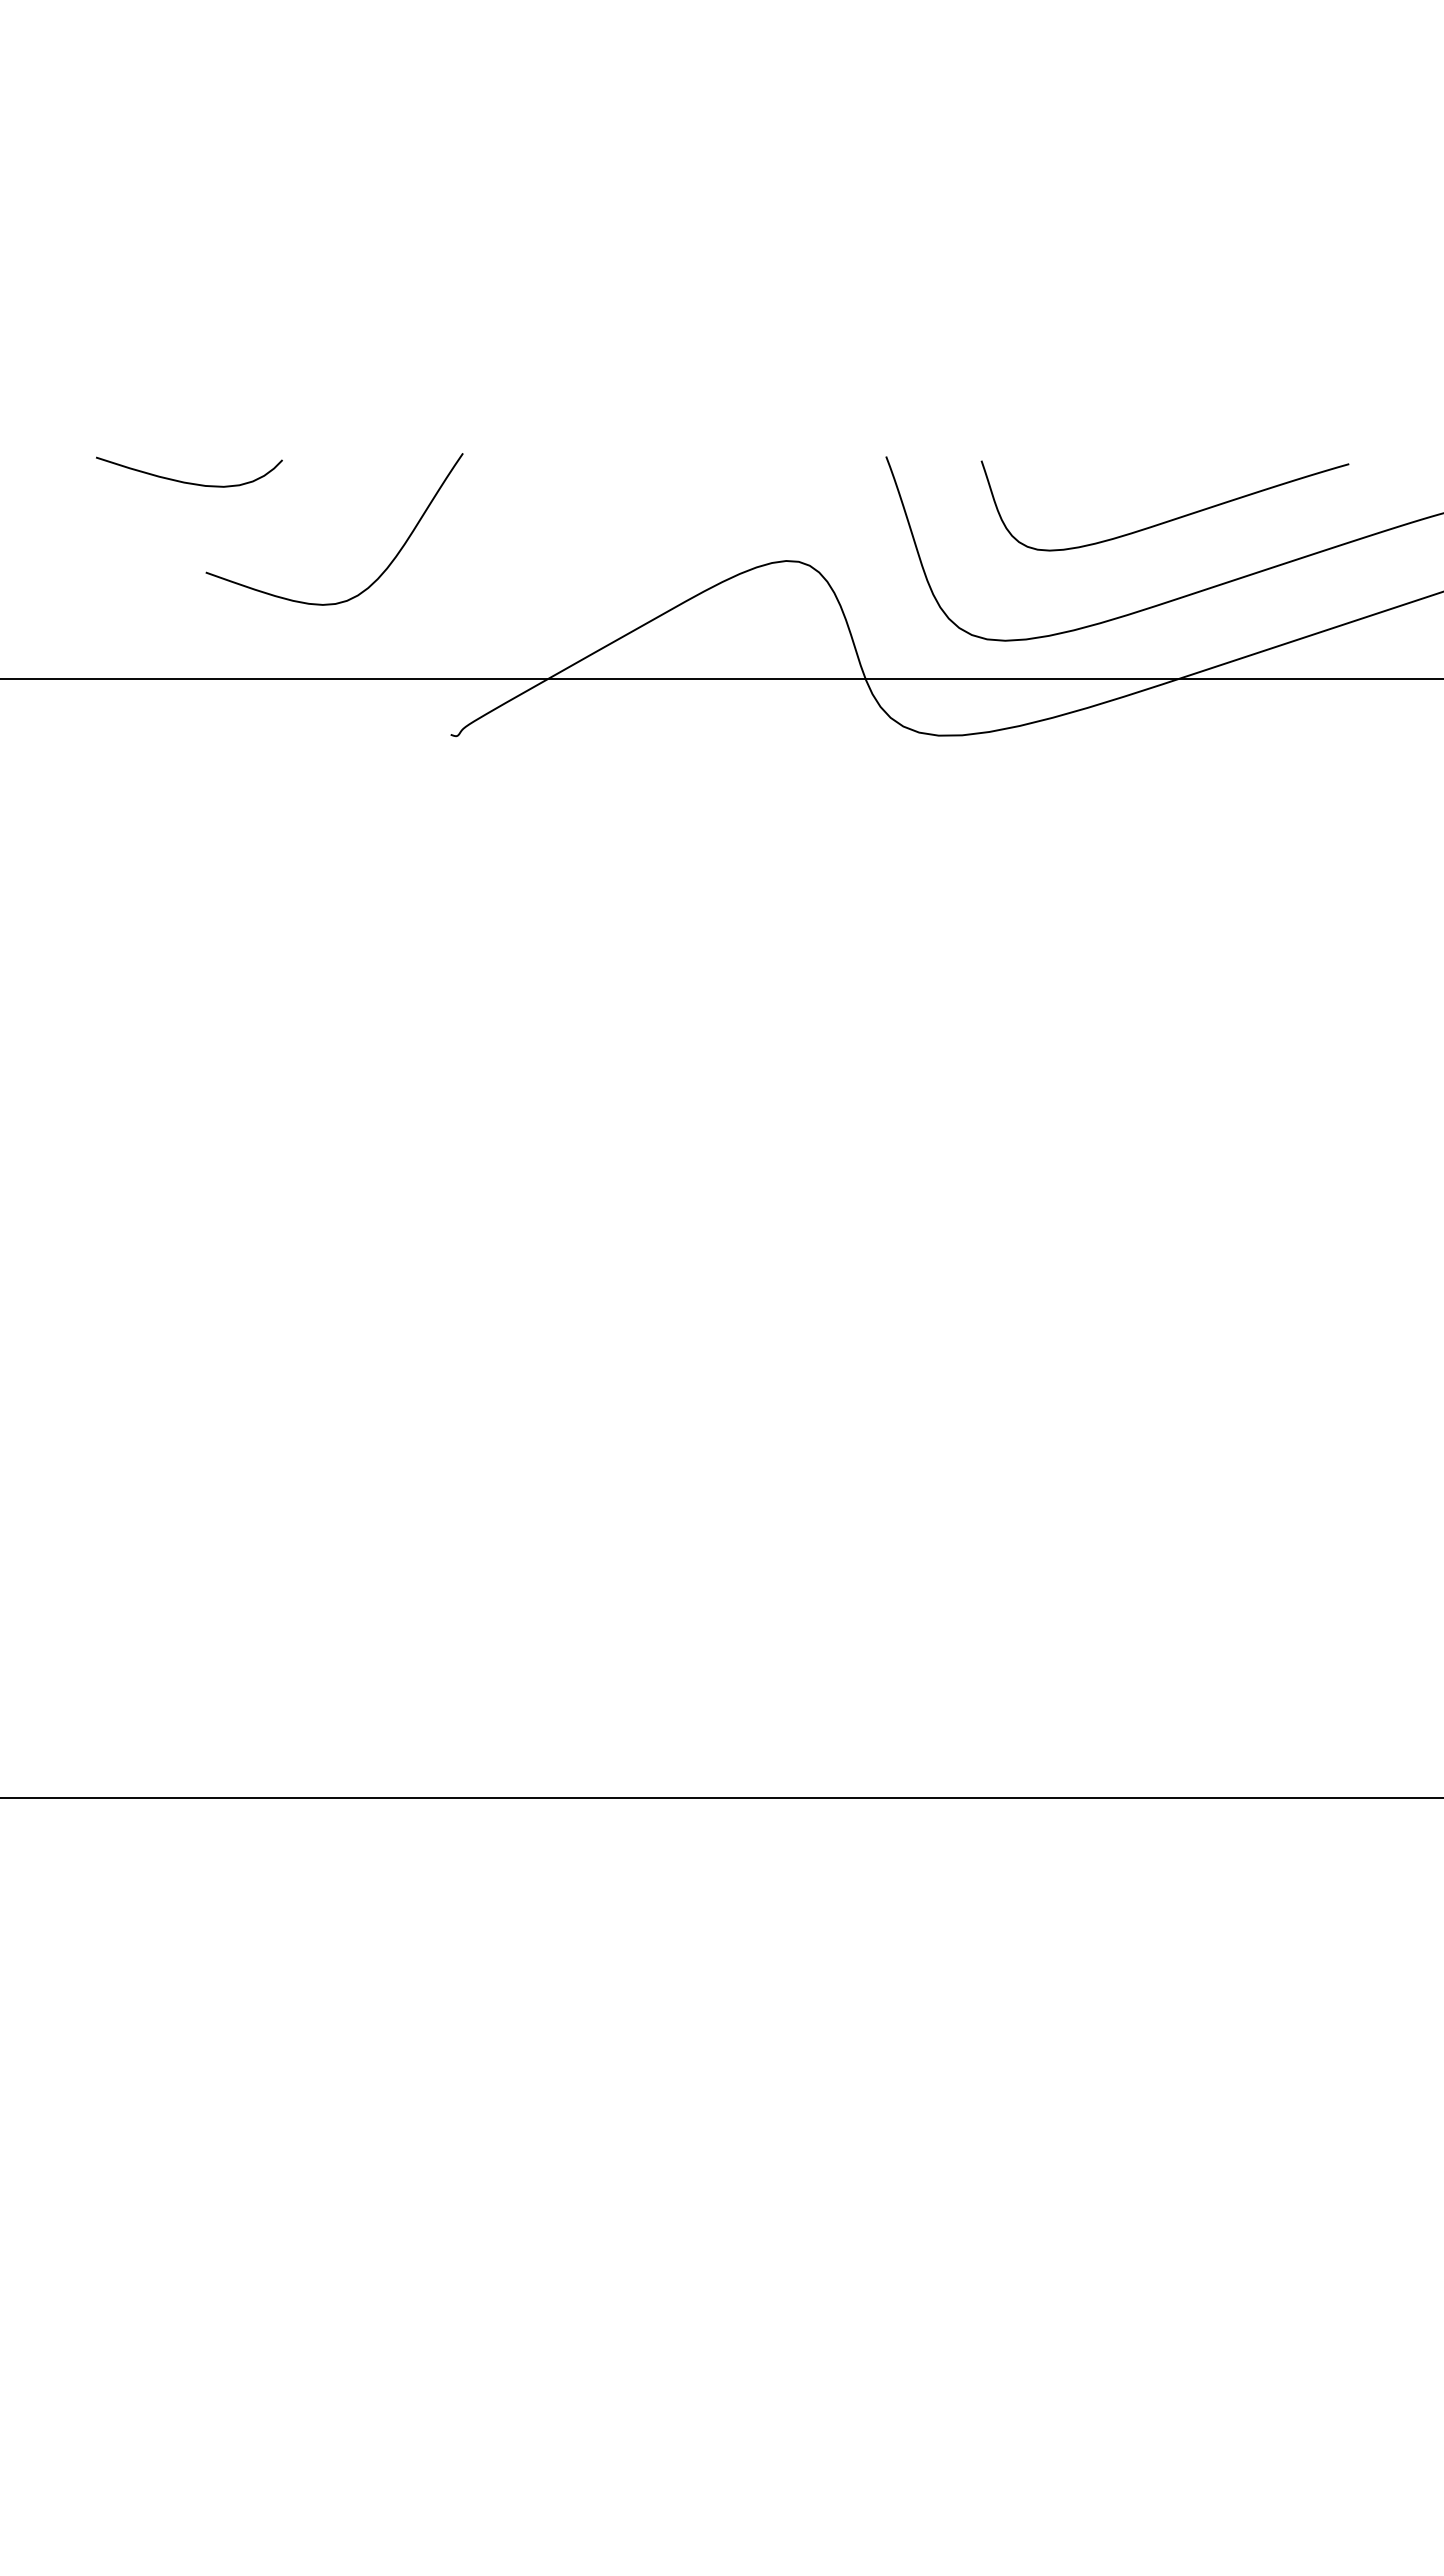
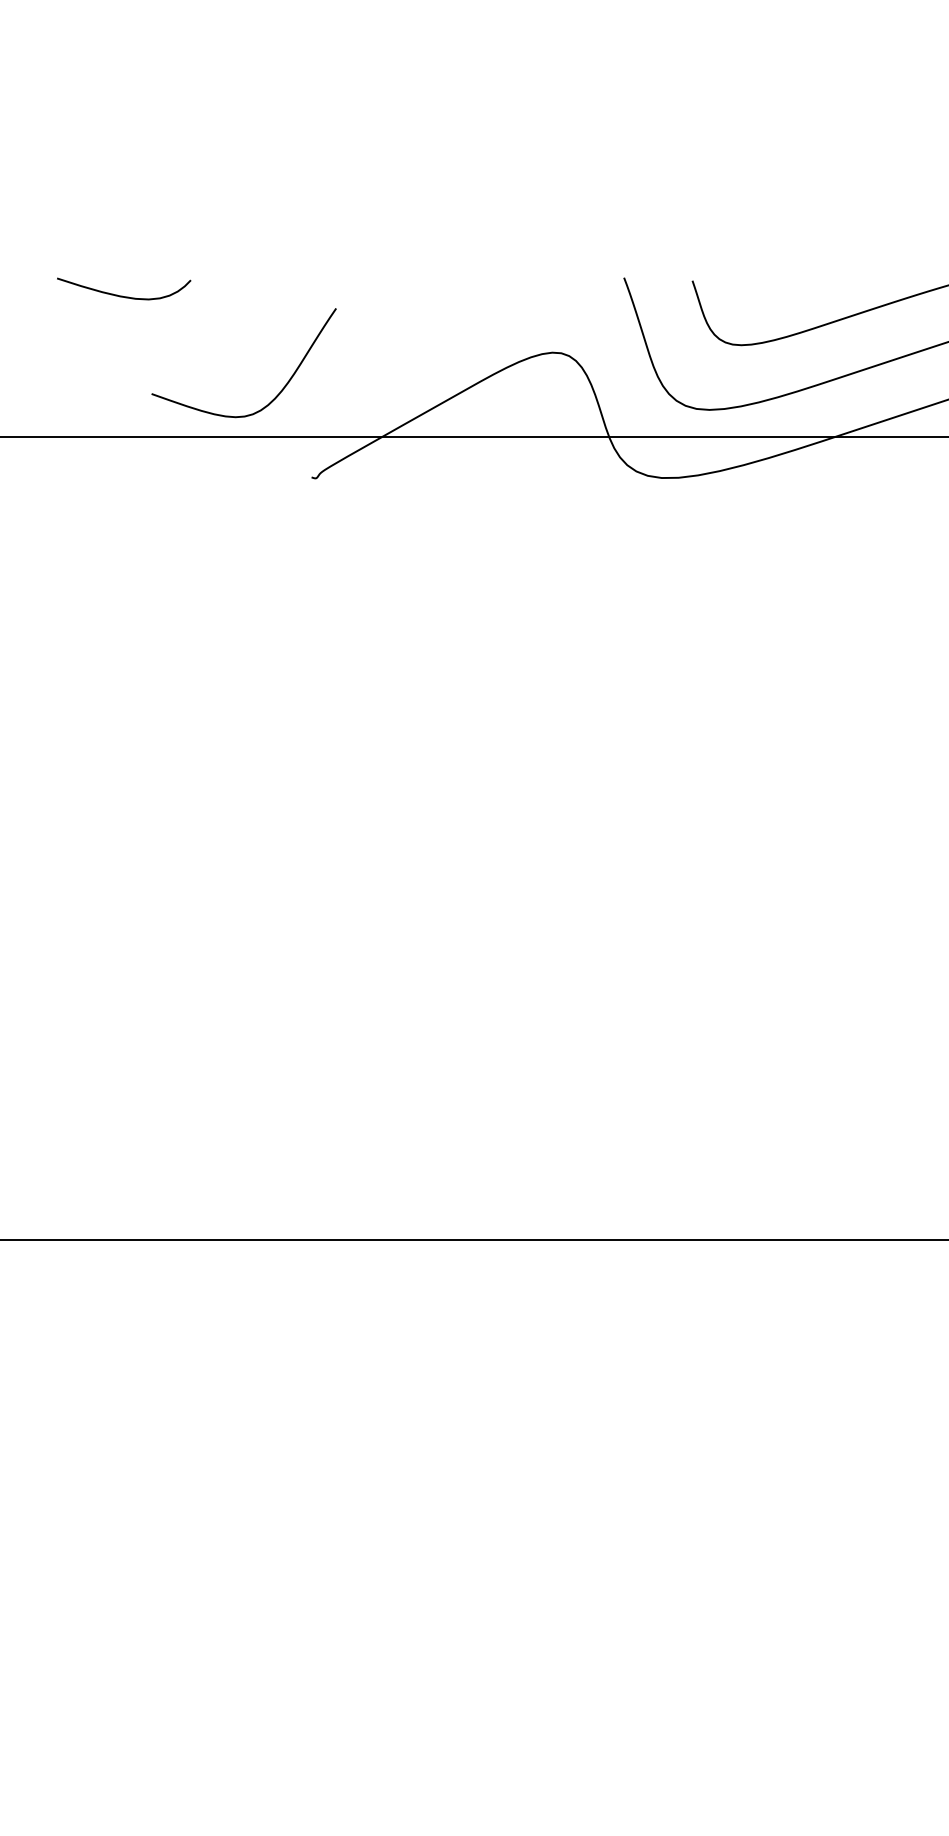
curve: (384, 569) -> (279, 391), moved

